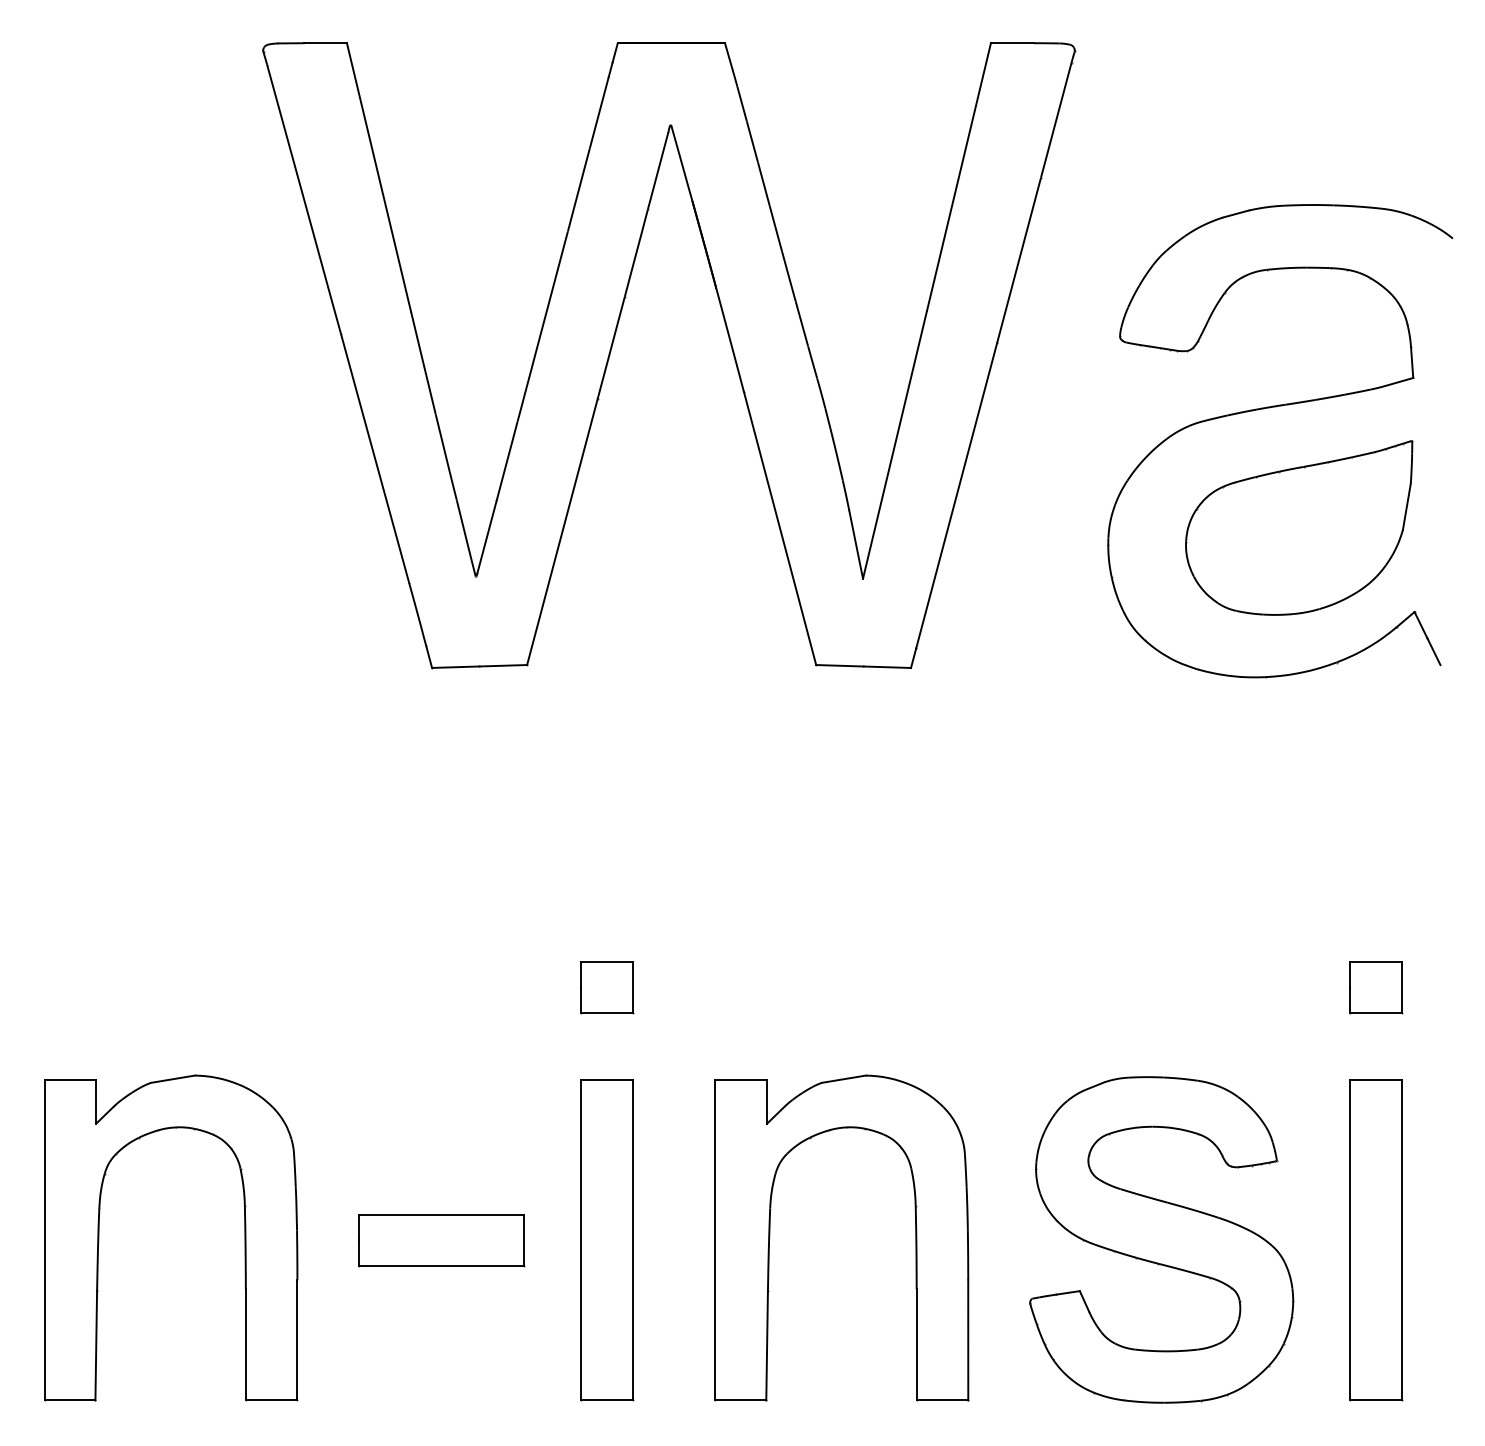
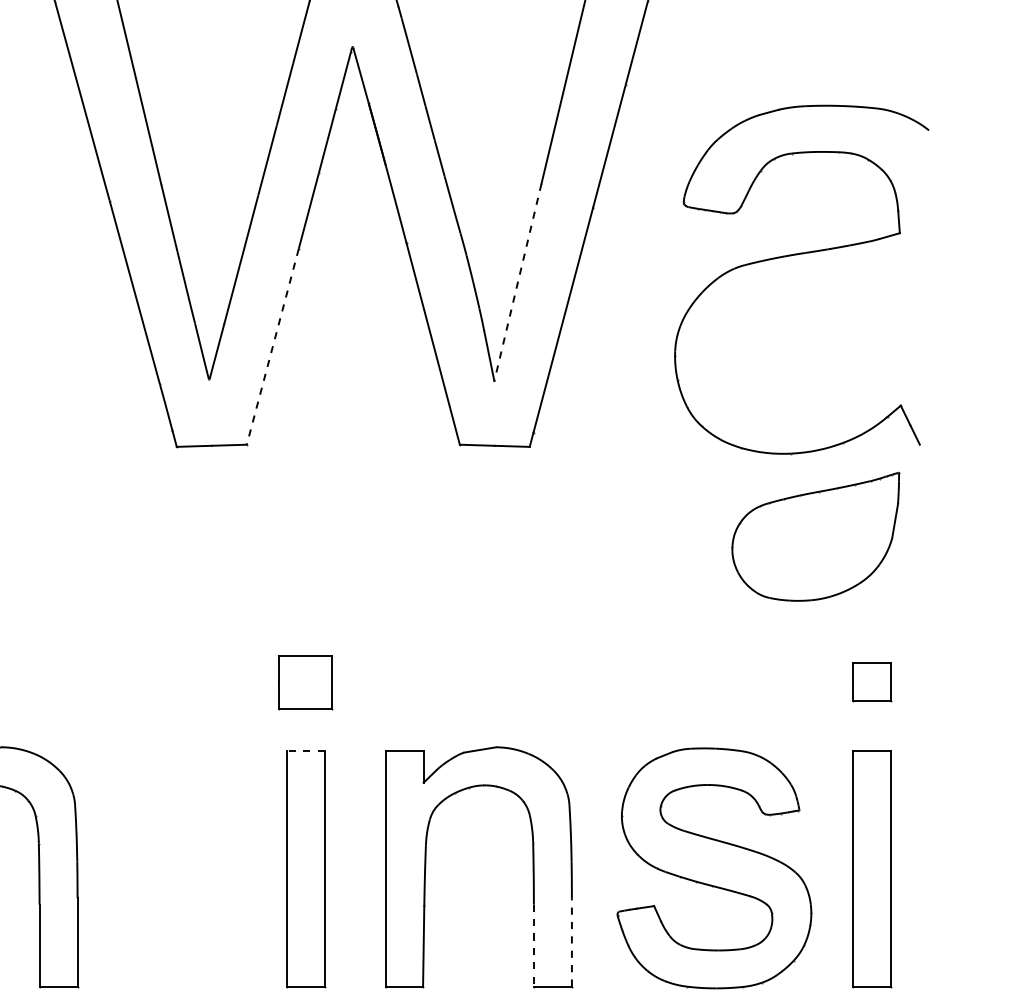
line: (895, 444) -> (518, 282), solid -> dashed
part: (1299, 527) -> (816, 536), moved
line: (562, 532) -> (272, 347), solid -> dashed
part: (607, 987) -> (306, 682), size x1.4
line: (607, 1080) -> (306, 750), solid -> dashed
part: (441, 1240) -> (183, 868), removed
line: (968, 1340) -> (572, 942), solid -> dashed
line: (916, 1344) -> (533, 945), solid -> dashed

